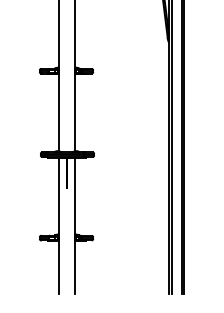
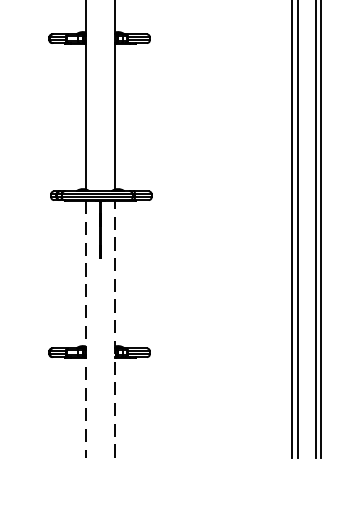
line: (74, 225) -> (114, 329), solid -> dashed
line: (59, 226) -> (86, 330), solid -> dashed

